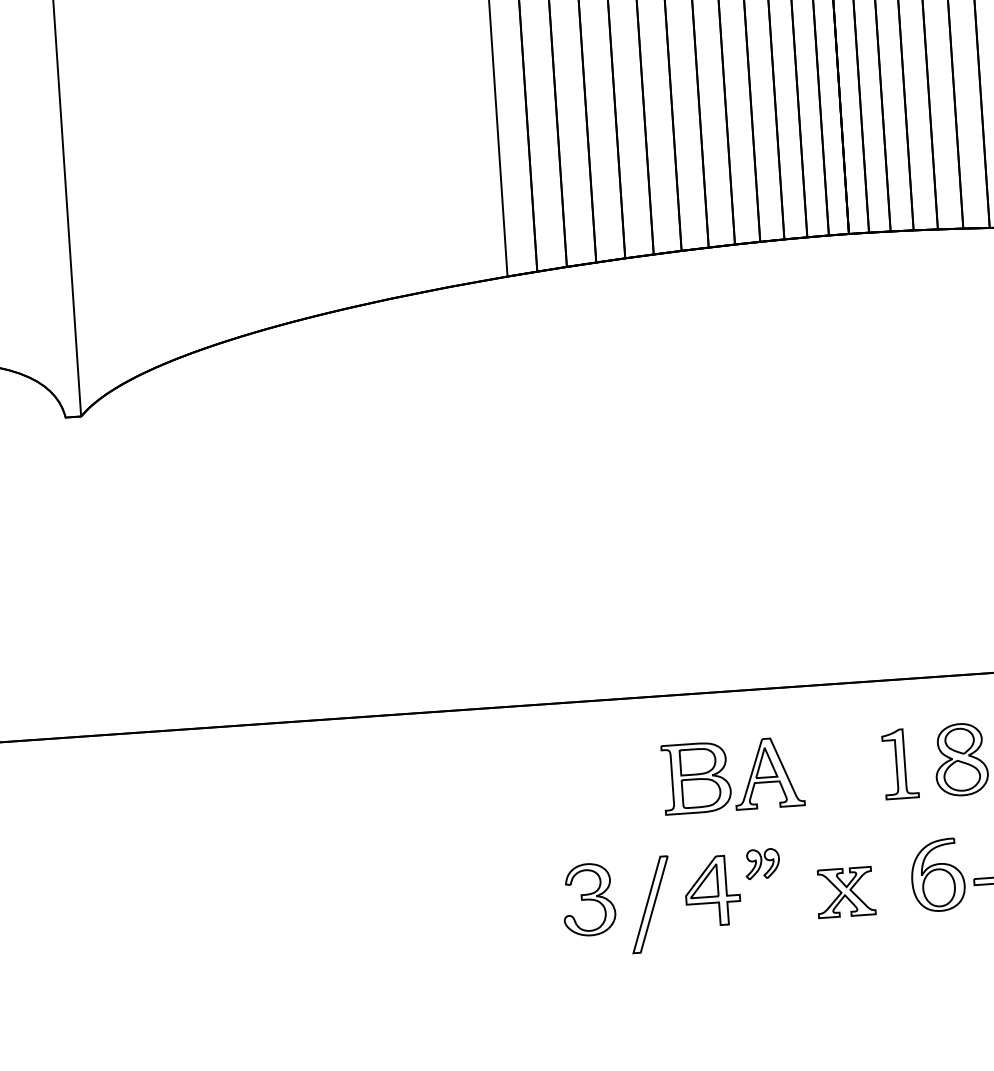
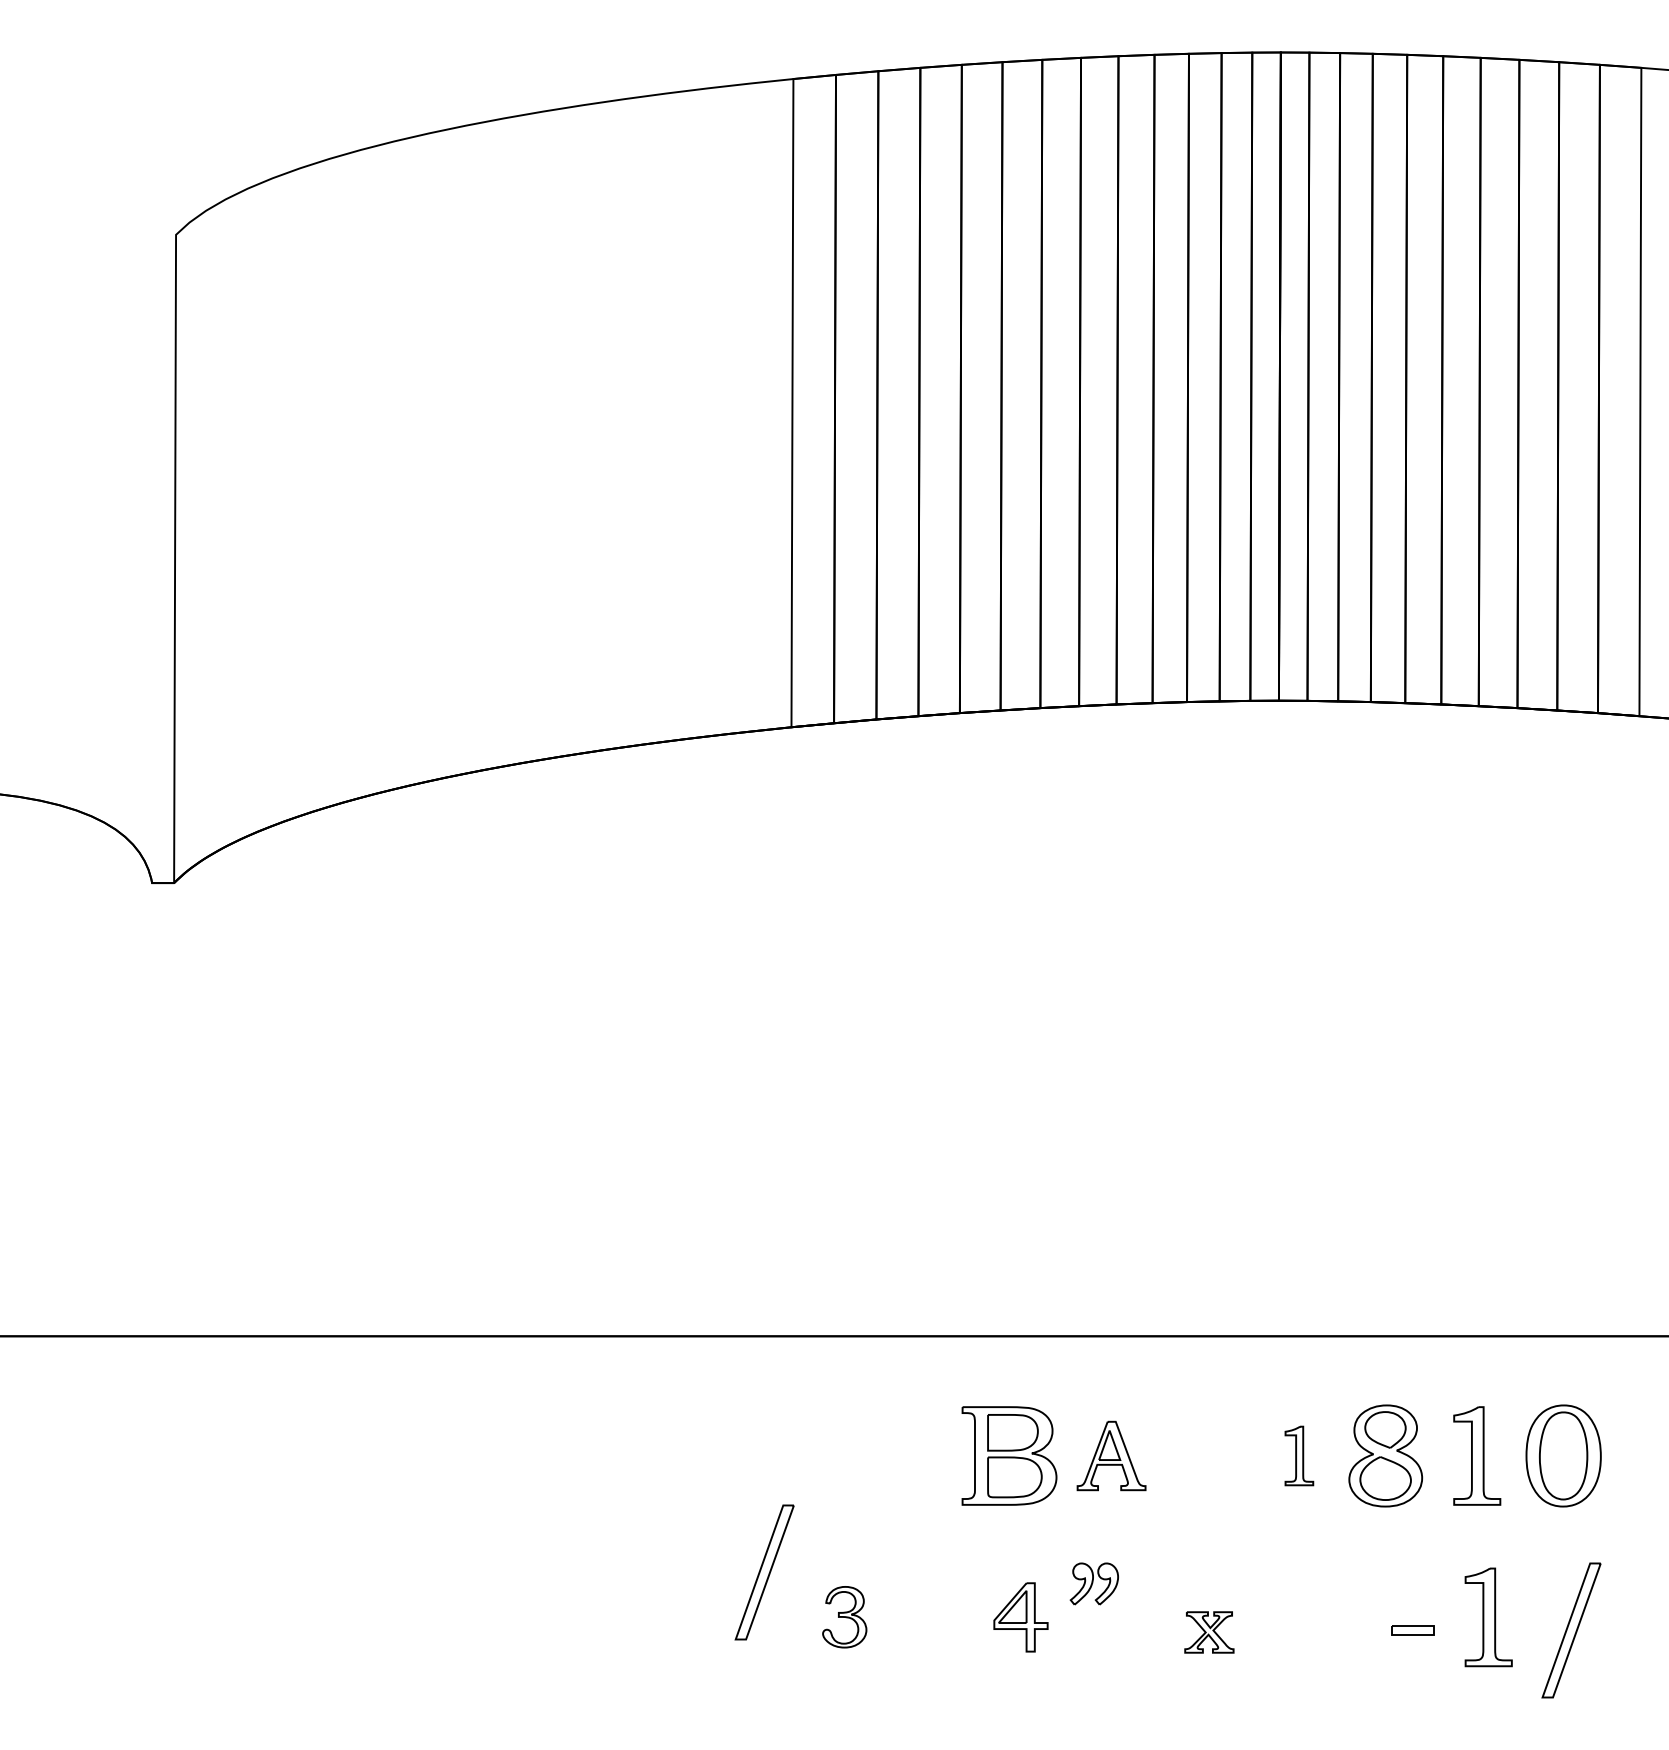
part: (900, 763) -> (1299, 1455), size x0.6
part: (768, 772) -> (1111, 1455), size x0.7
part: (937, 874) -> (1341, 1616), removed
part: (712, 891) -> (1020, 1617), size x0.7
part: (845, 892) -> (1209, 1632), size x0.6
part: (588, 899) -> (844, 1616), size x0.6
part: (650, 904) -> (764, 1572), moved

